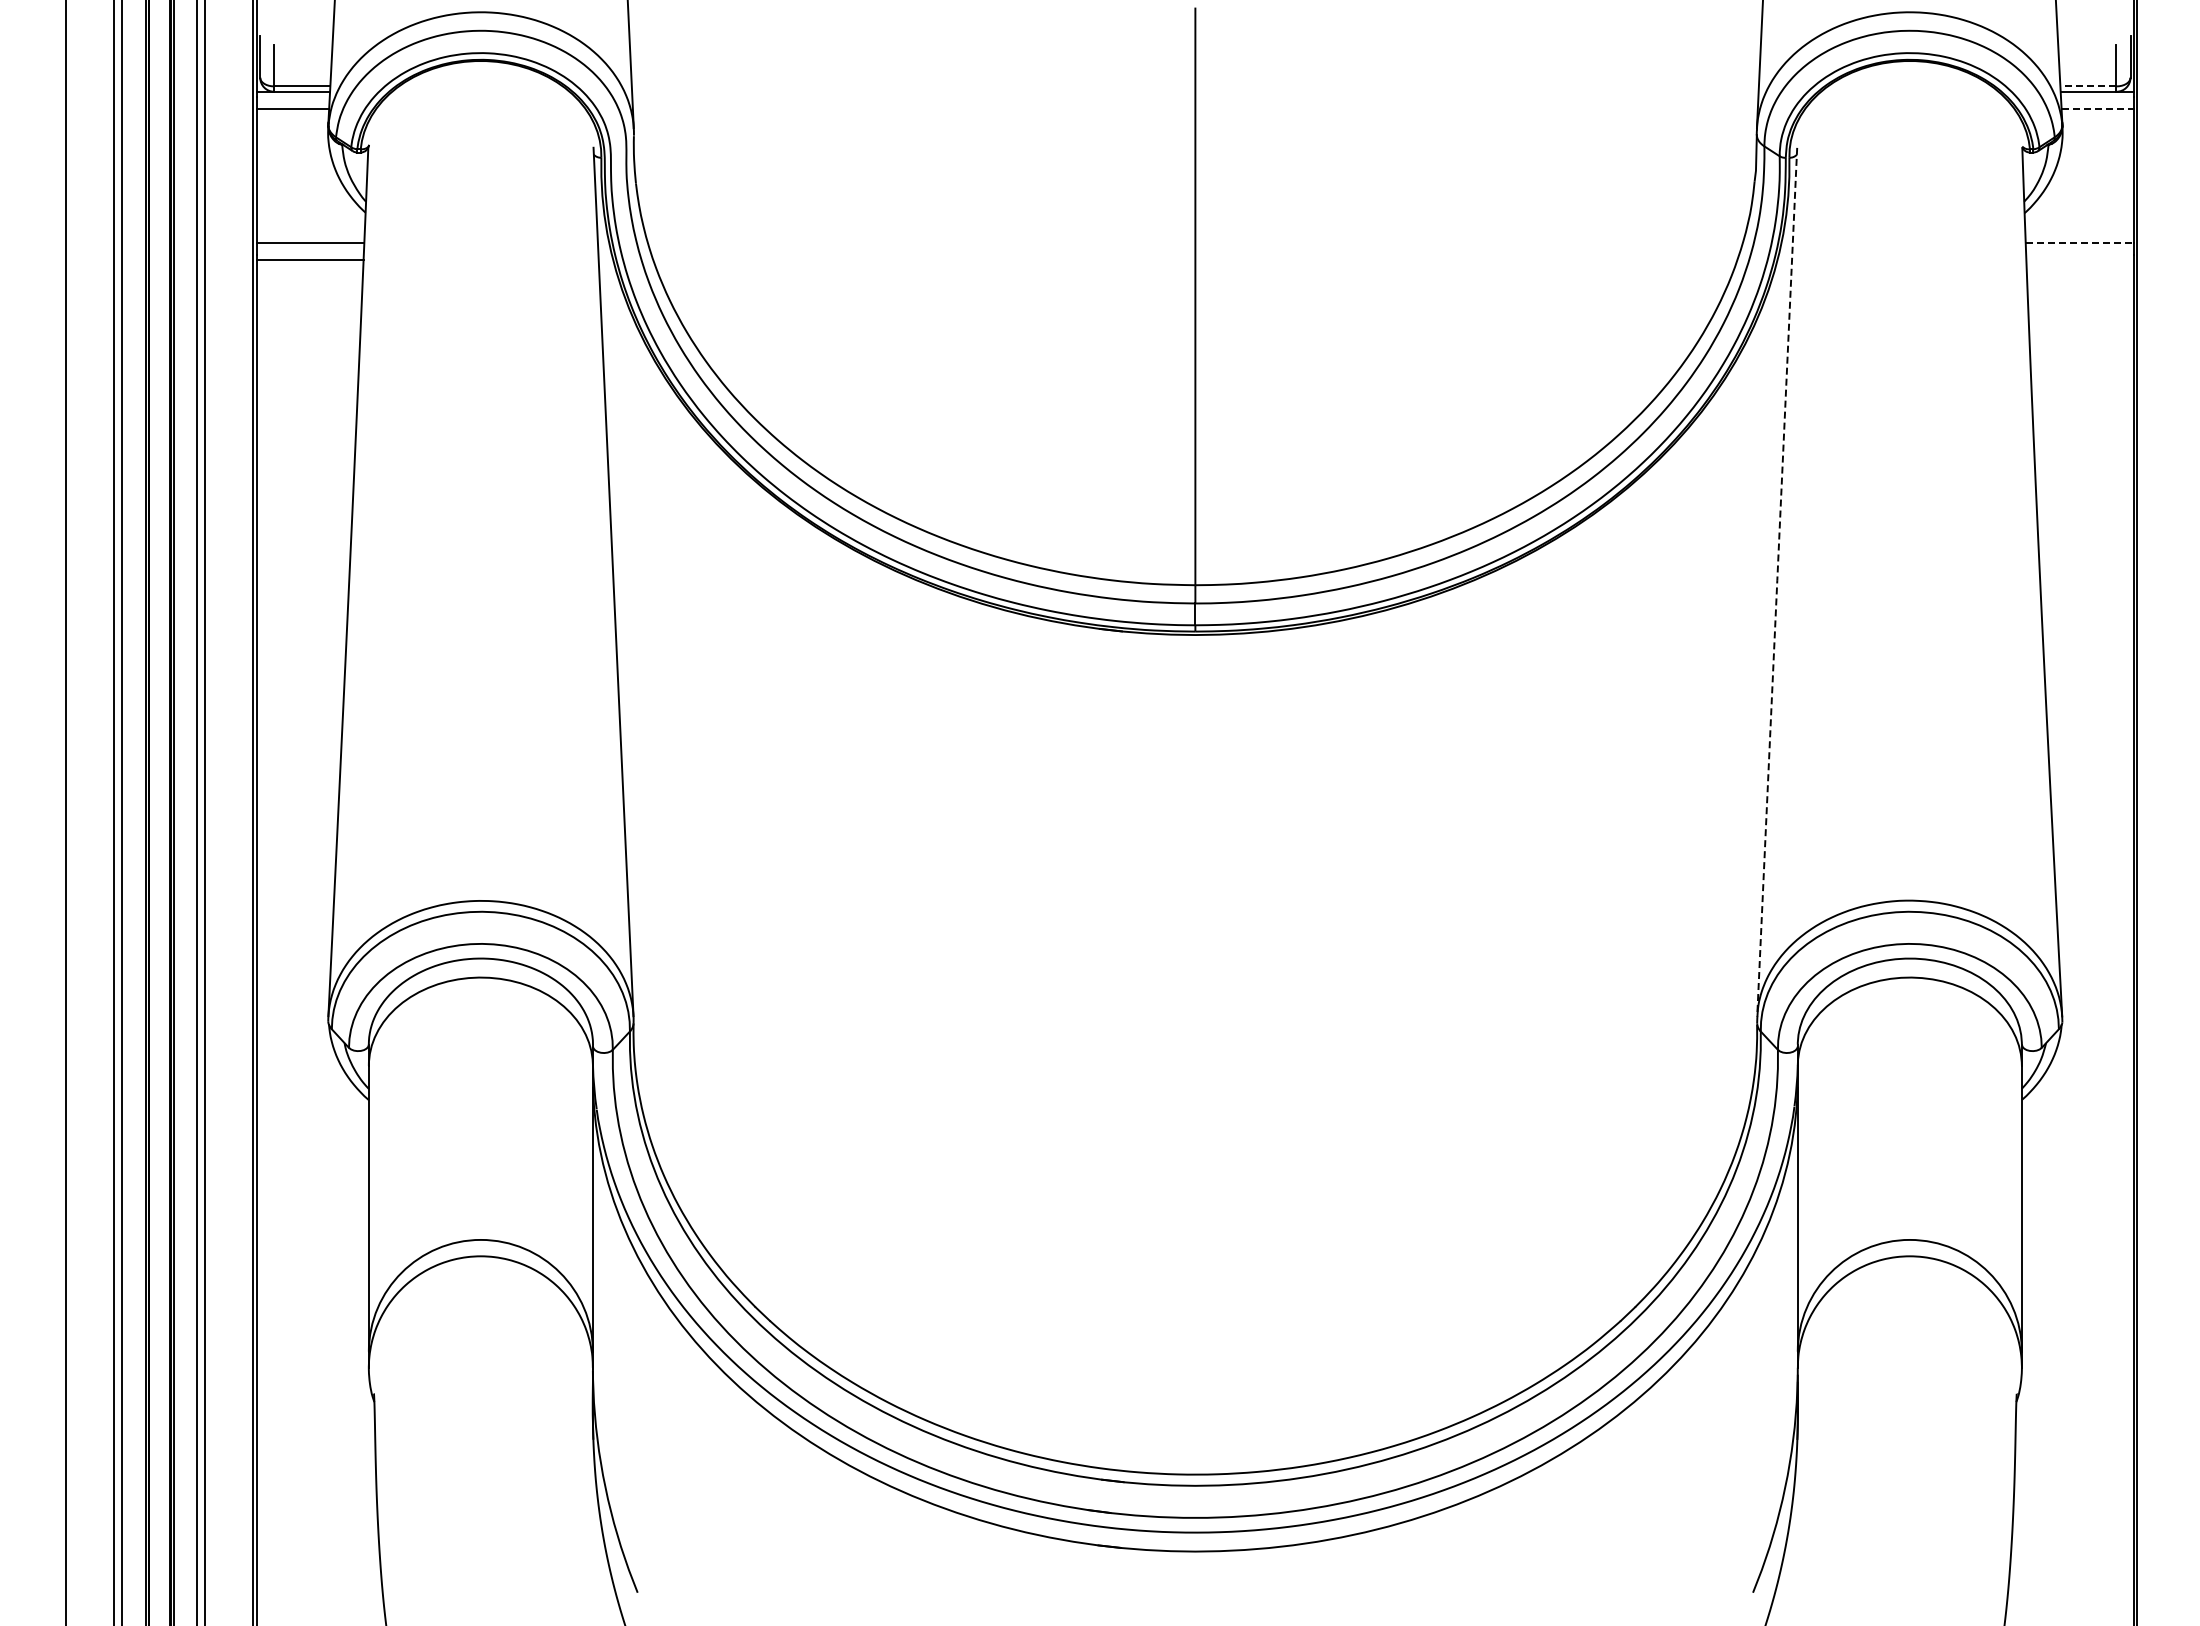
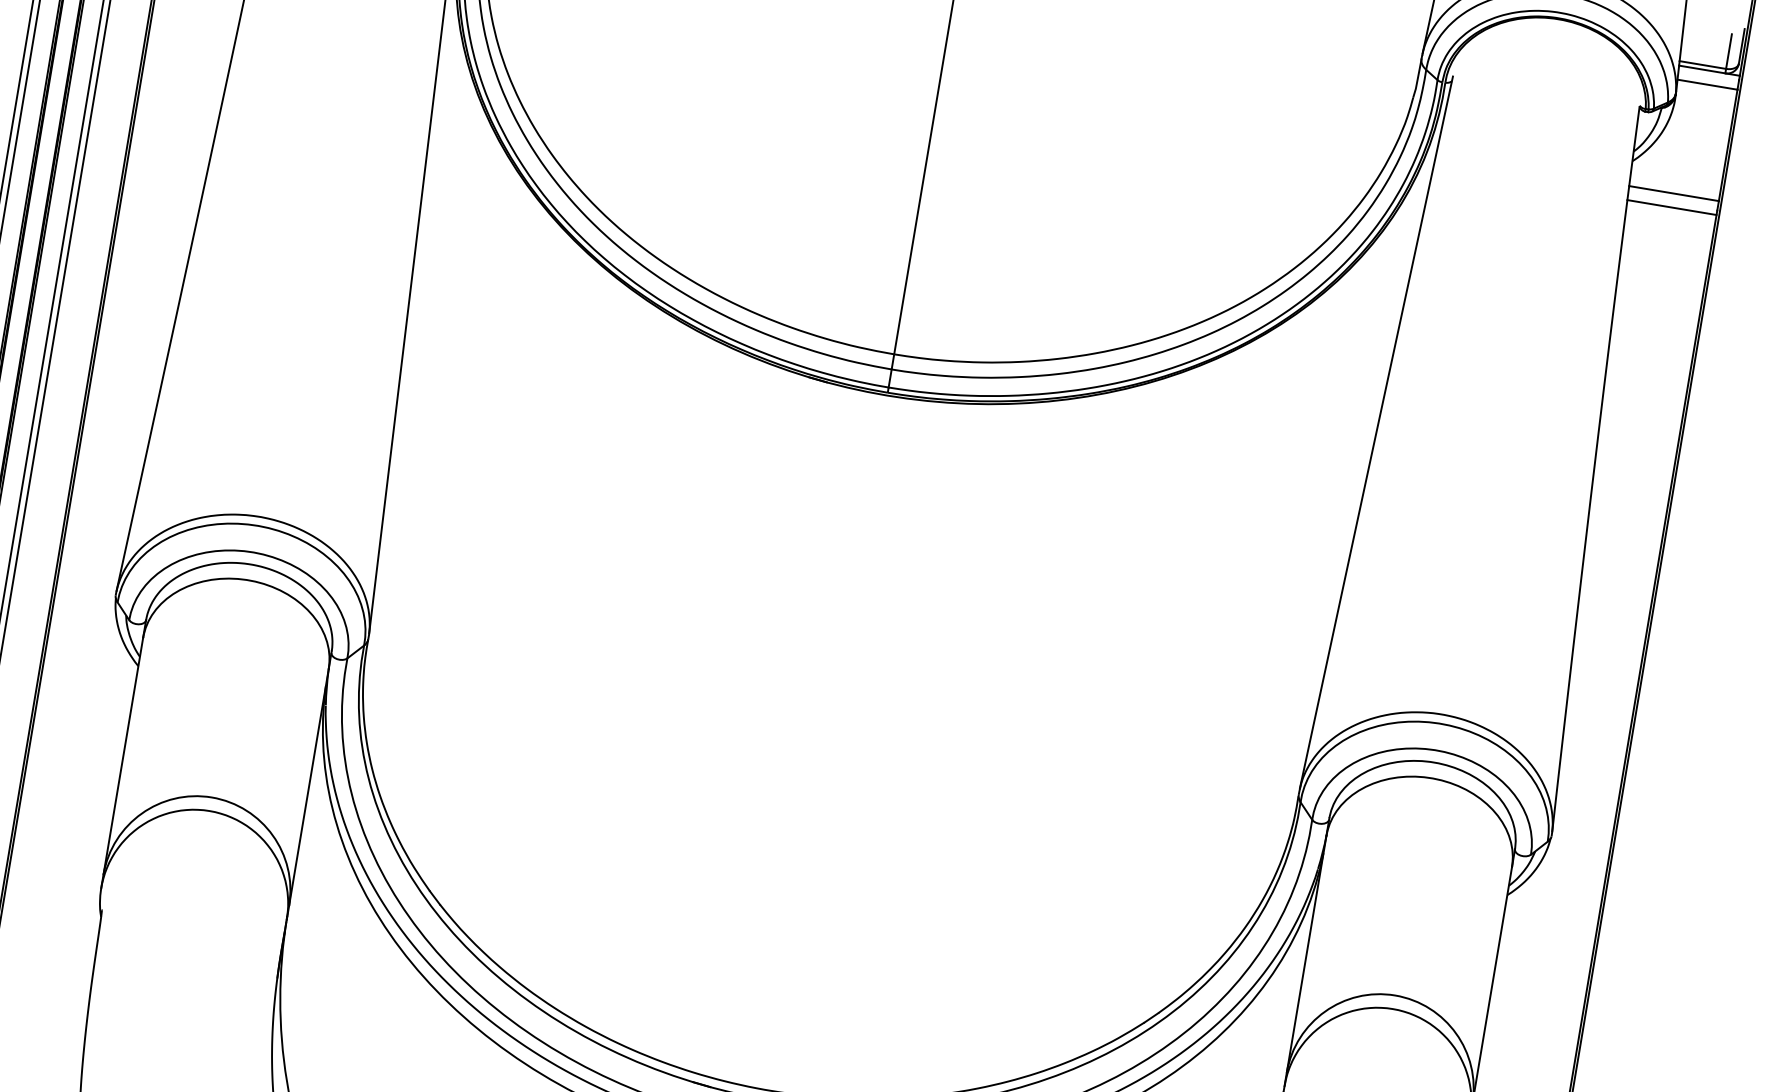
line: (2087, 86) -> (1702, 64), dashed -> solid
line: (2098, 108) -> (1708, 84), dashed -> solid
line: (2080, 243) -> (1674, 194), dashed -> solid
line: (2079, 259) -> (1671, 207), added
line: (1777, 582) -> (1376, 432), dashed -> solid

